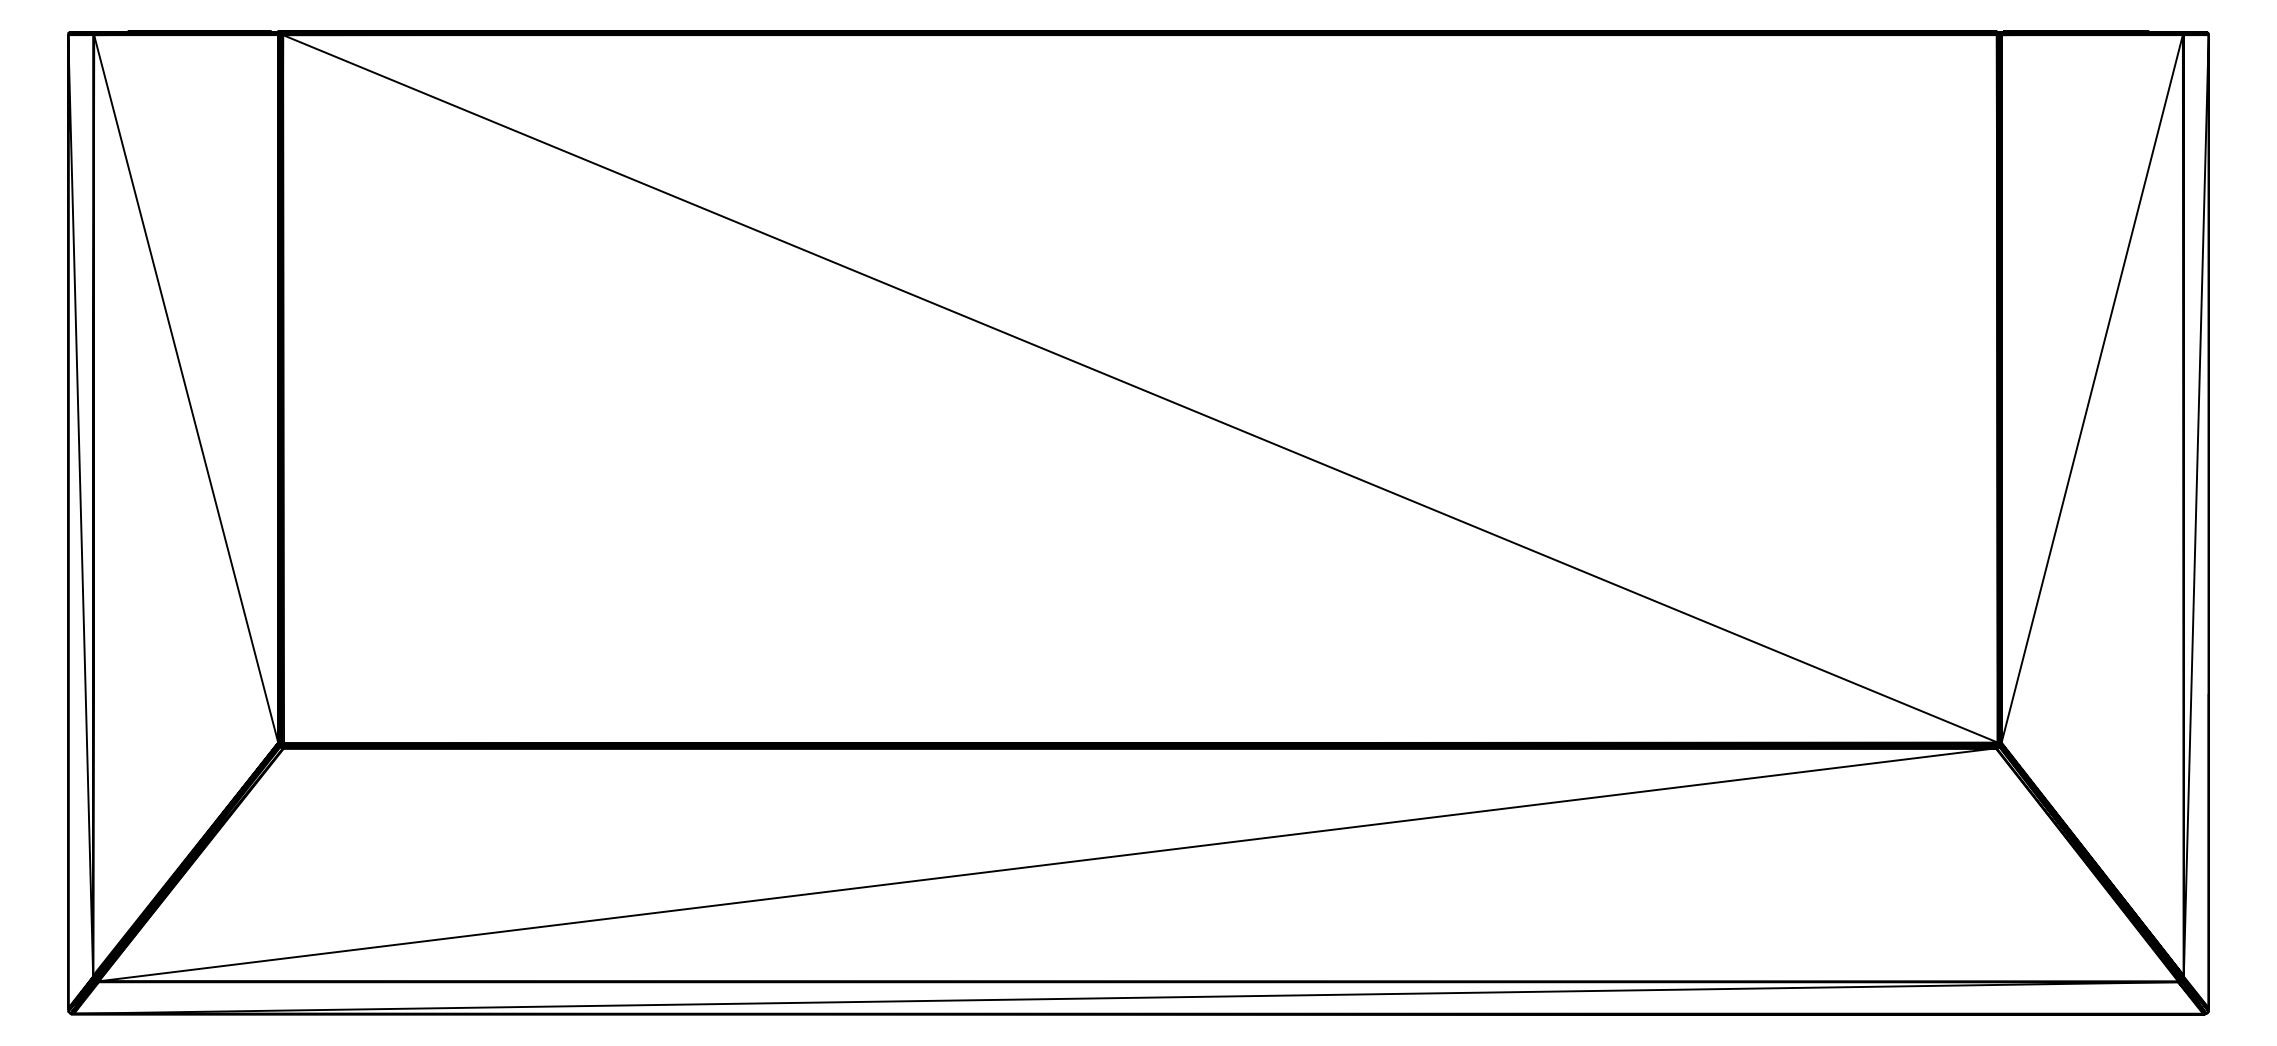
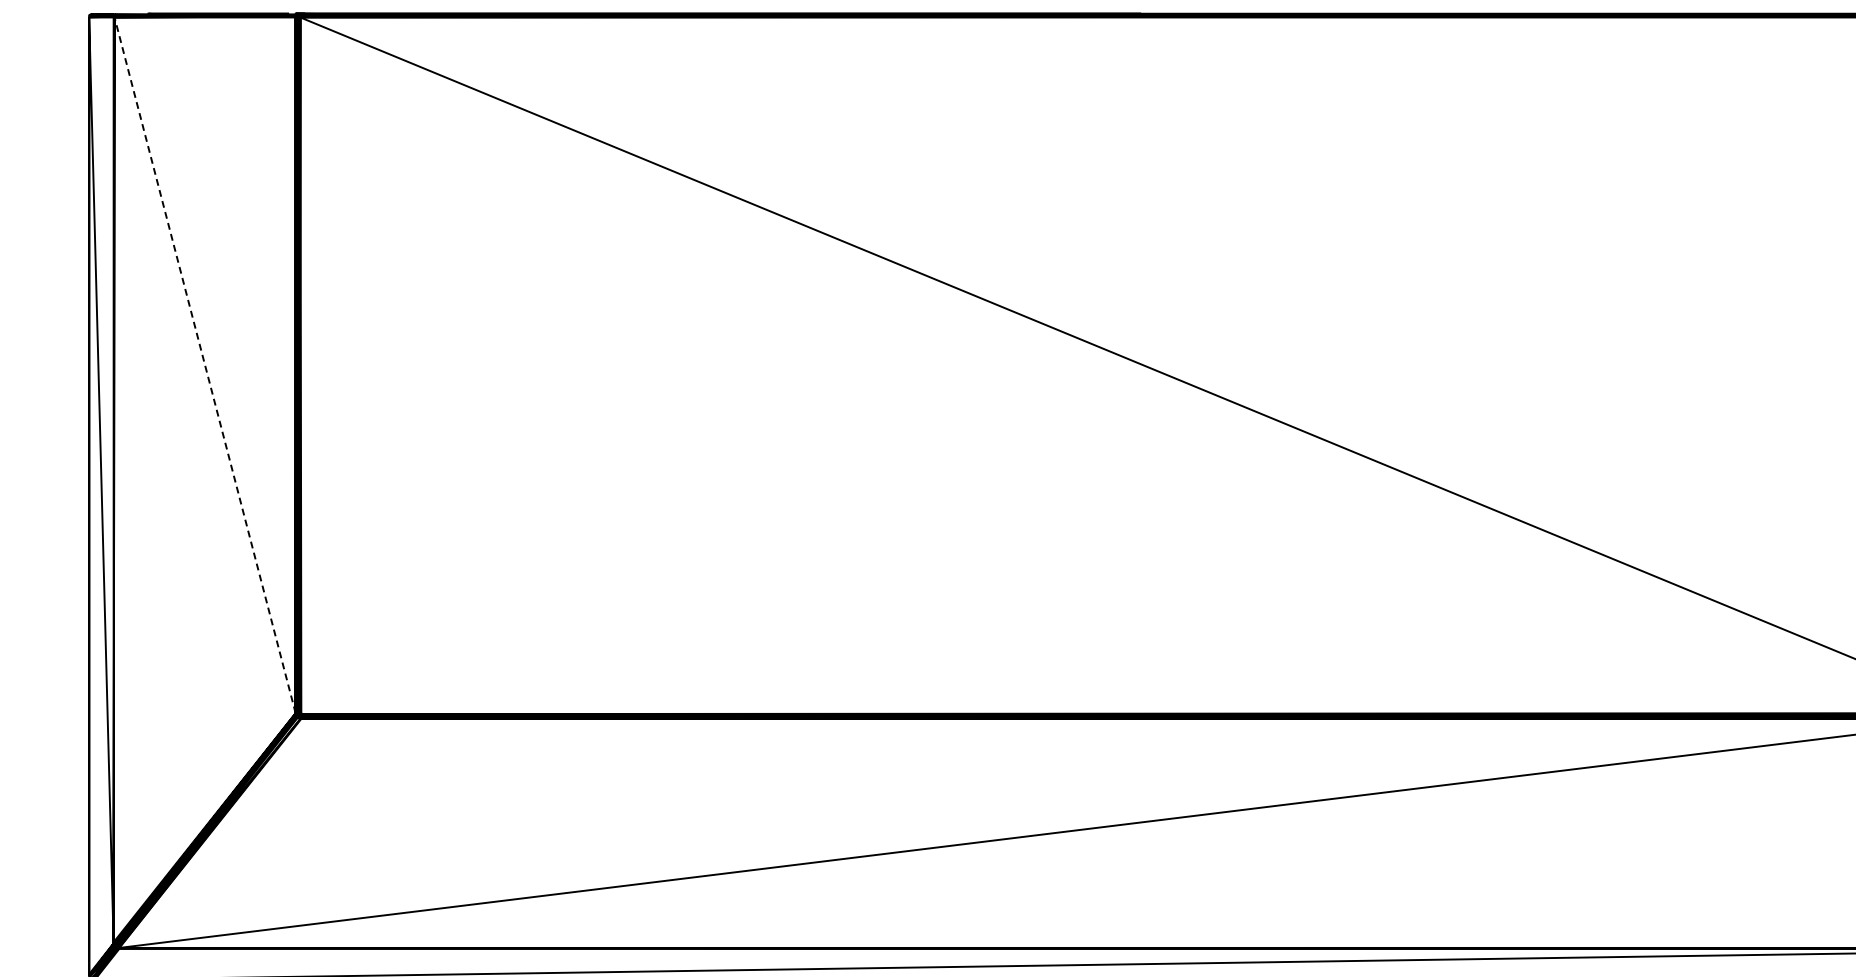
line: (186, 388) -> (205, 364), solid -> dashed

